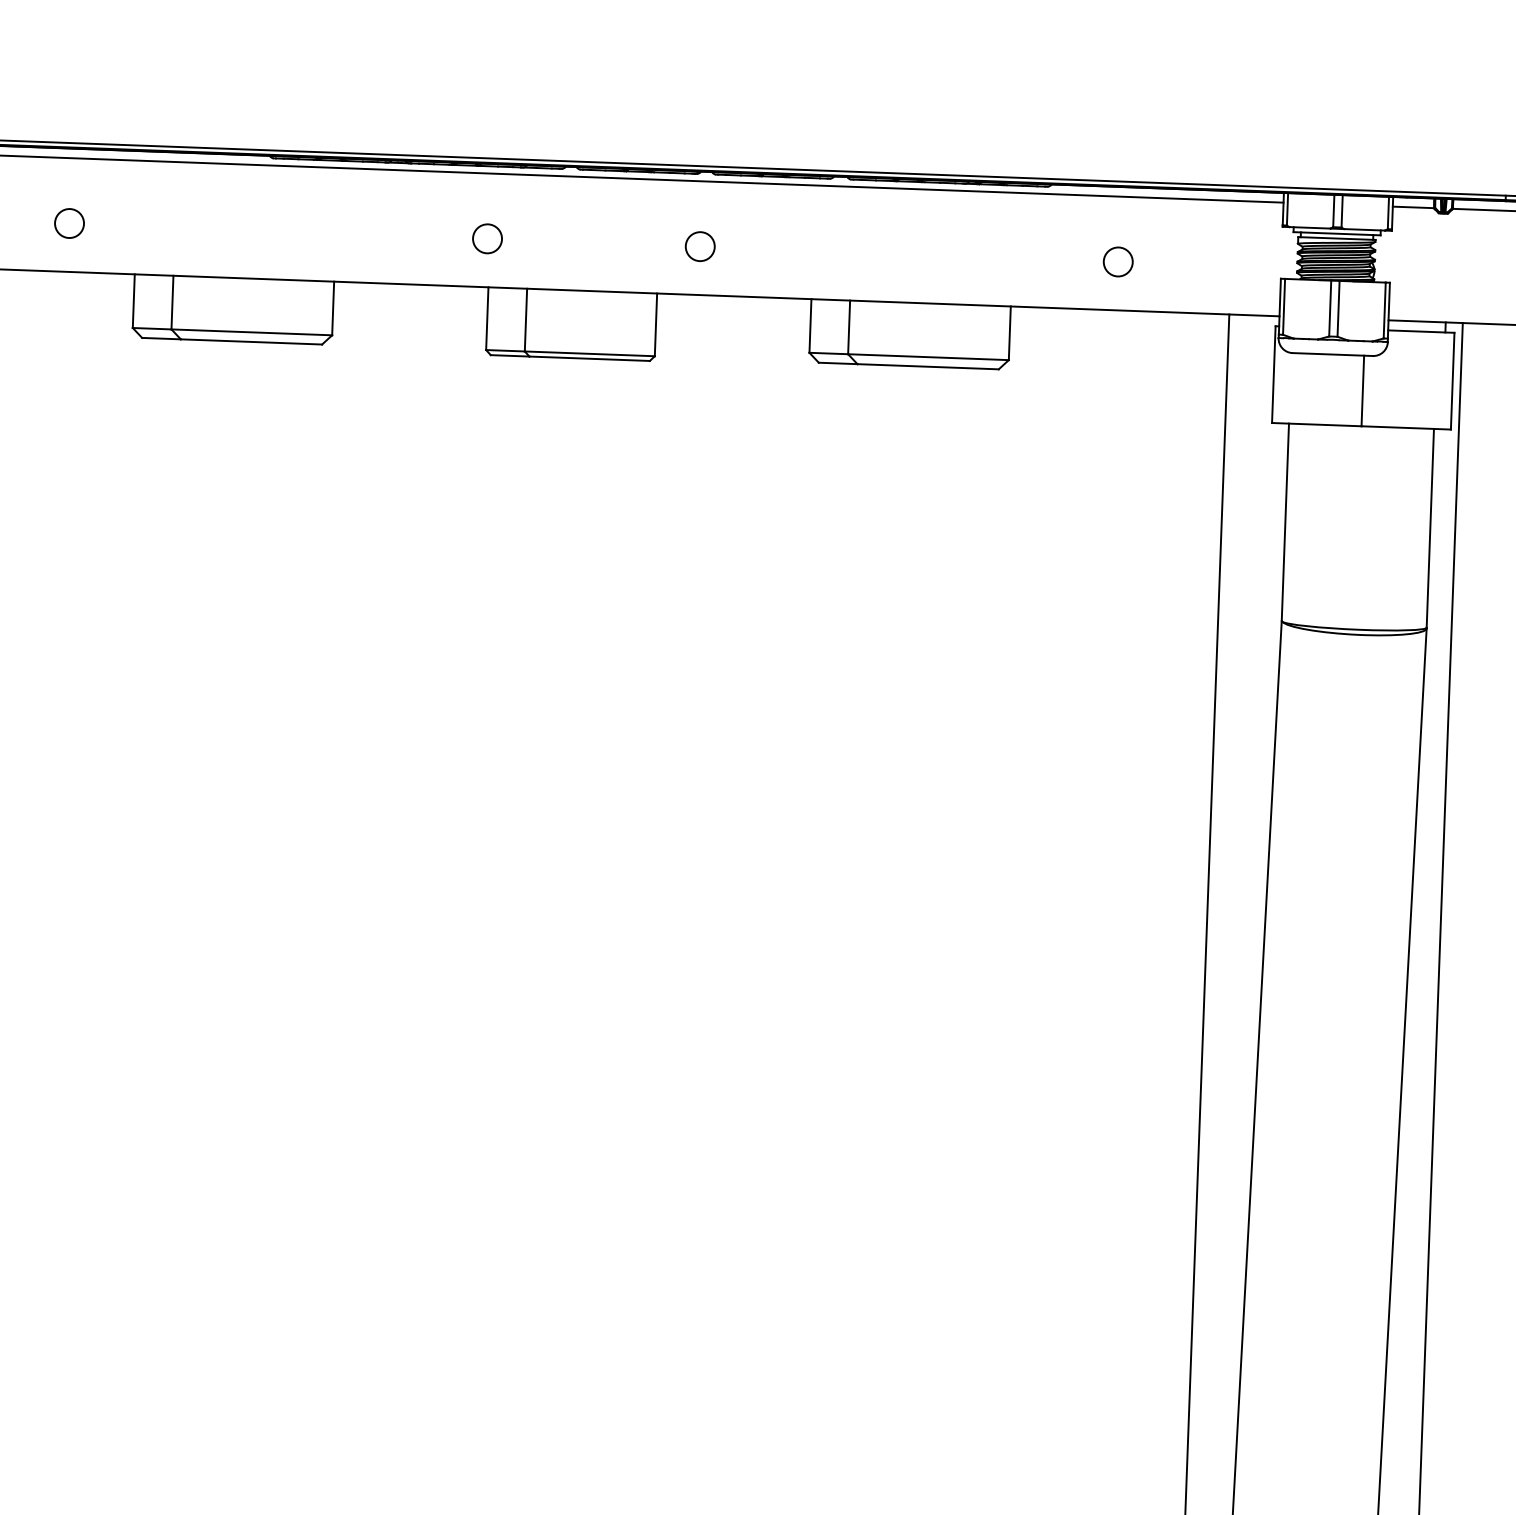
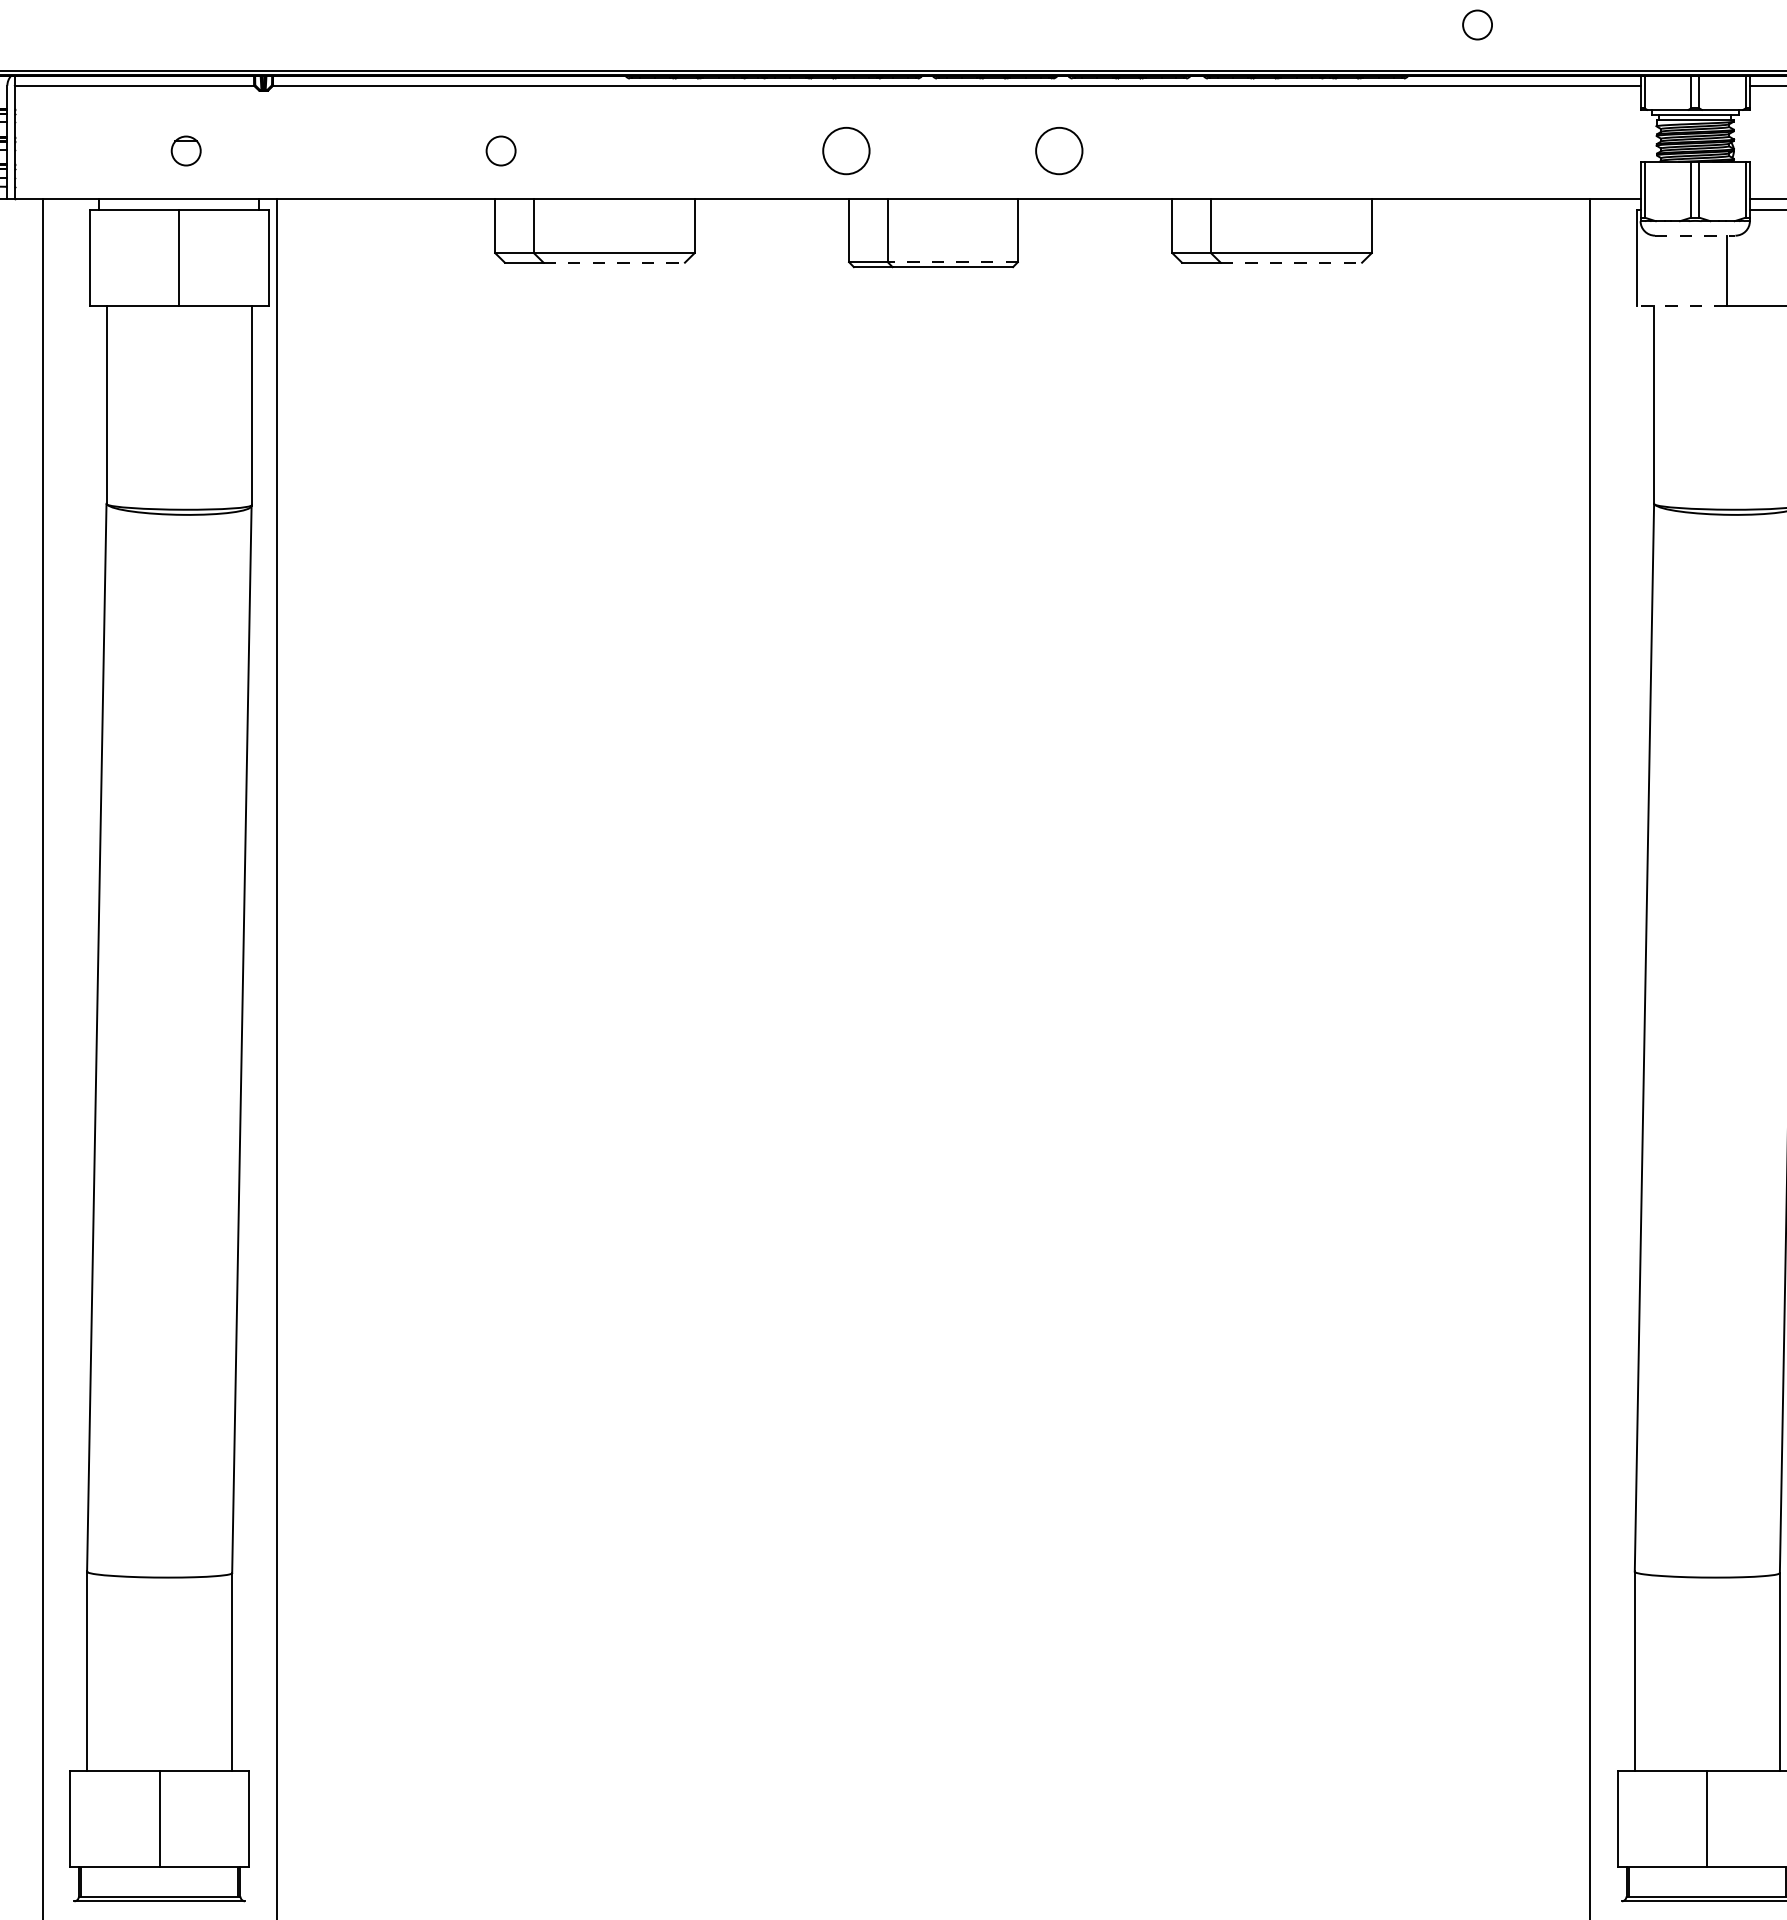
circle: (68, 222) -> (500, 150), moved
circle: (486, 238) -> (845, 150), size x1.6
circle: (699, 246) -> (1058, 150), size x1.6
circle: (1118, 261) -> (1477, 24), moved
line: (251, 341) -> (614, 262), solid -> dashed
line: (589, 354) -> (952, 262), solid -> dashed
line: (1332, 354) -> (1695, 235), solid -> dashed
line: (928, 366) -> (1291, 262), solid -> dashed
line: (1316, 424) -> (1681, 306), solid -> dashed

